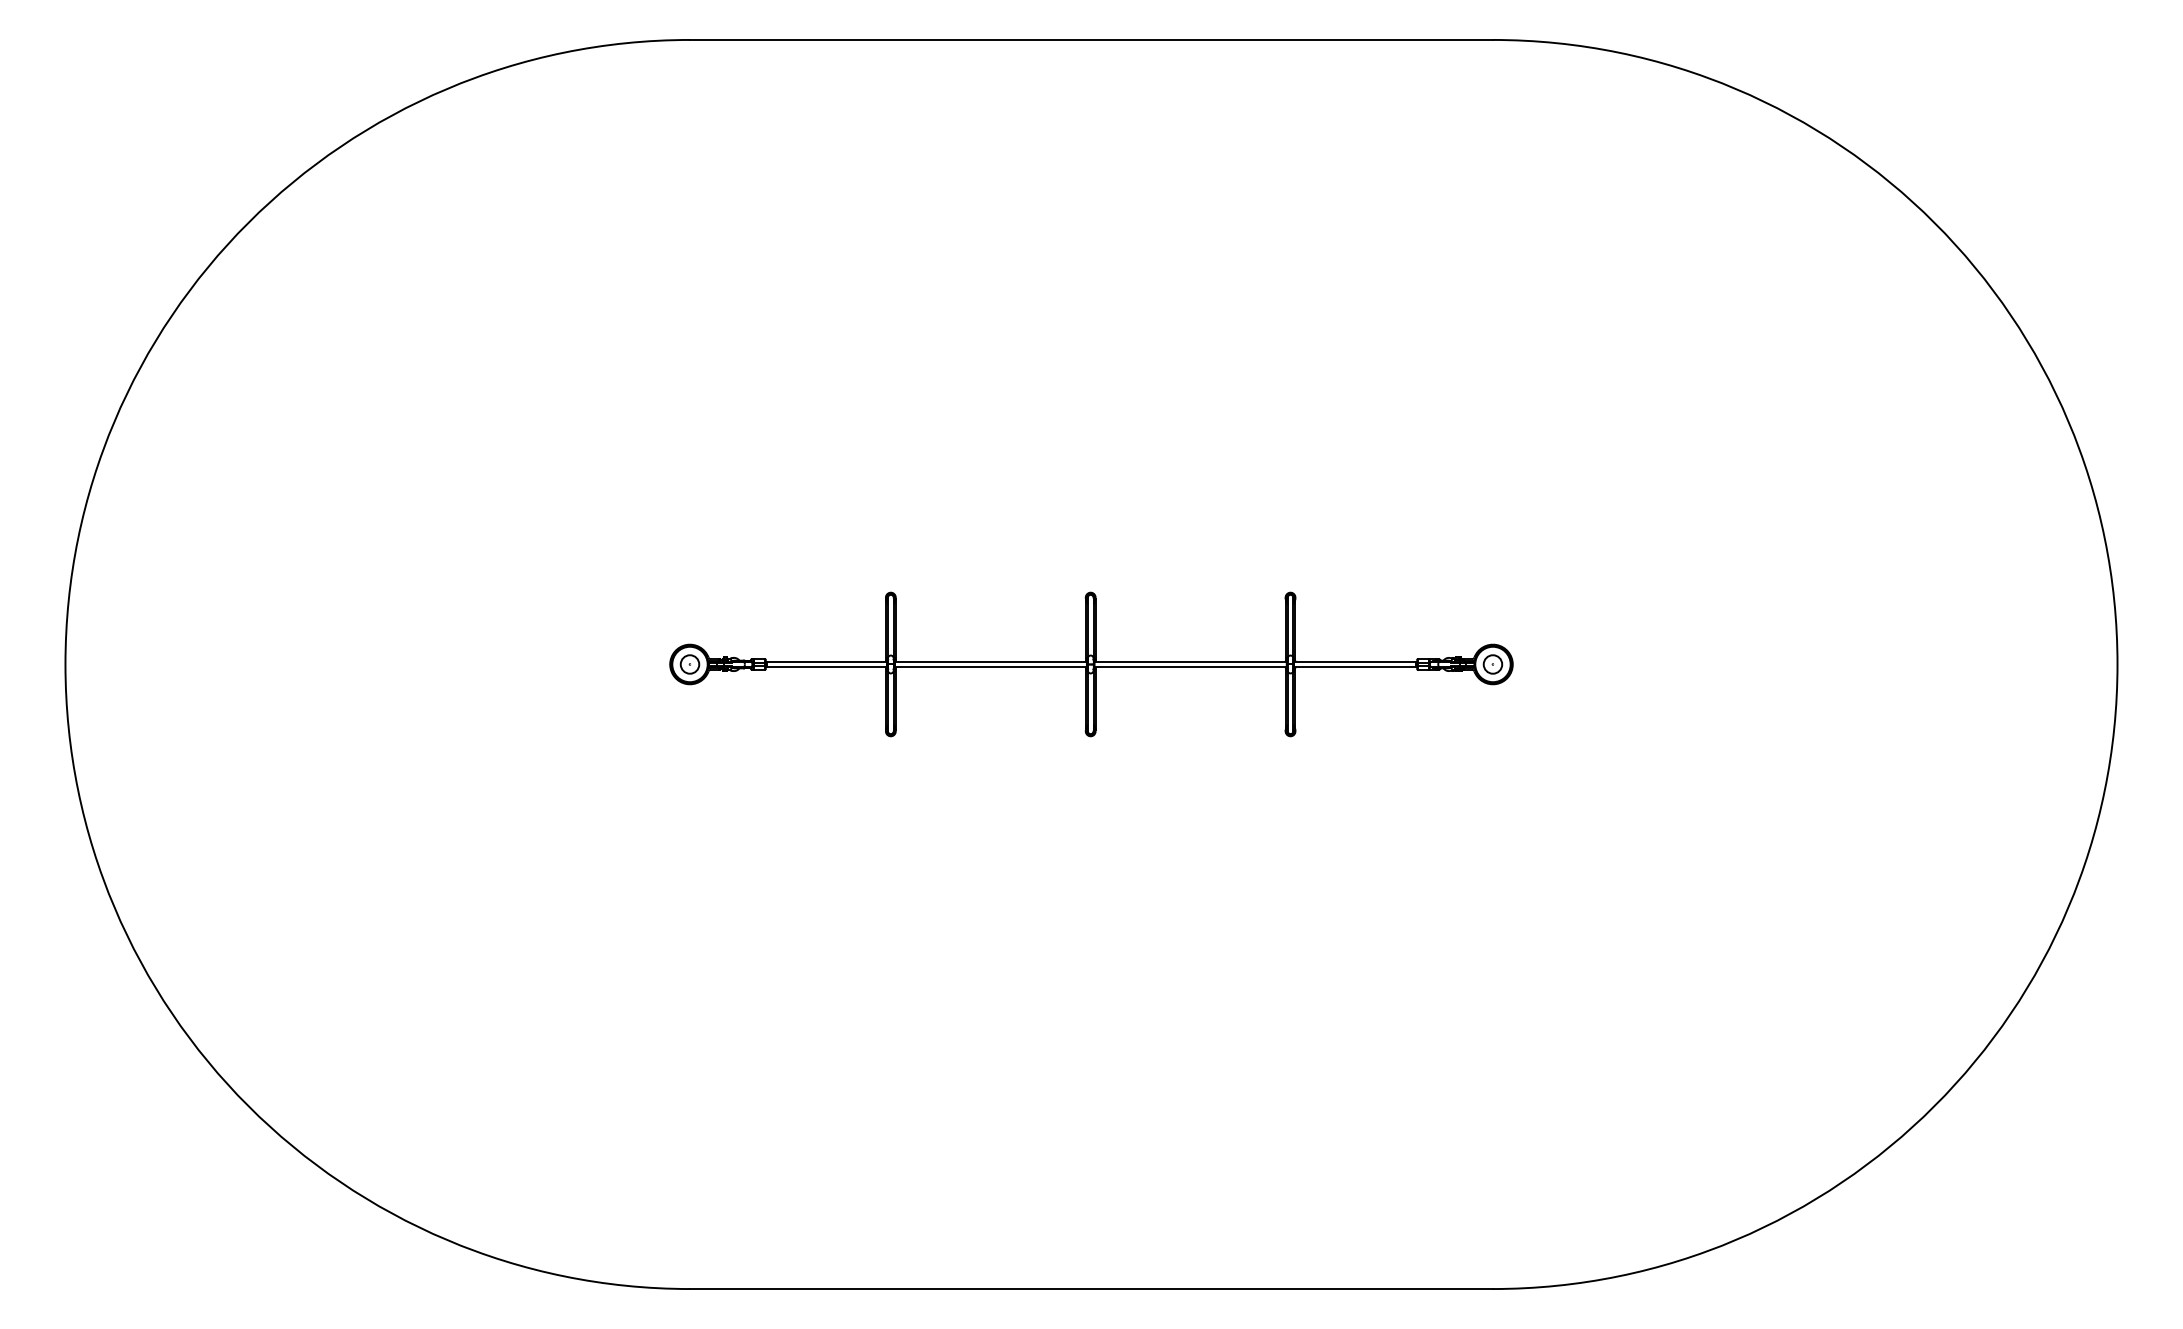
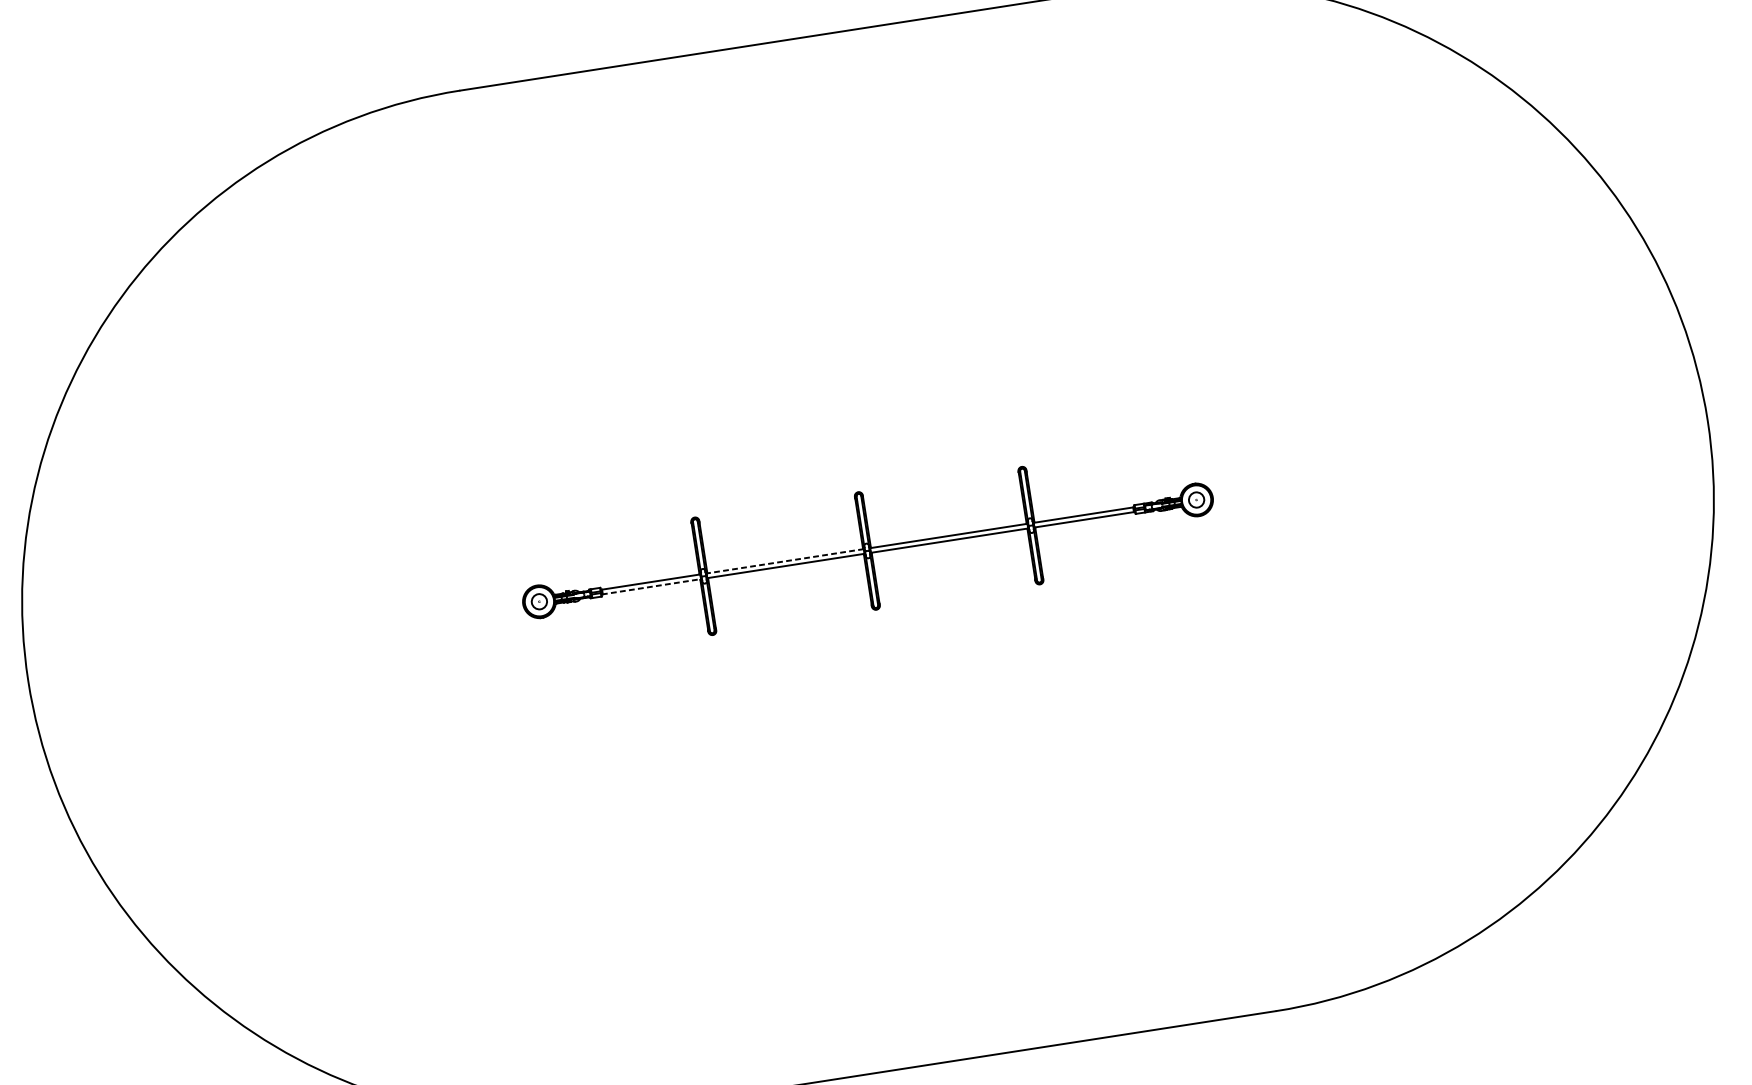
line: (990, 661) -> (784, 561), solid -> dashed
line: (826, 667) -> (651, 586), solid -> dashed

